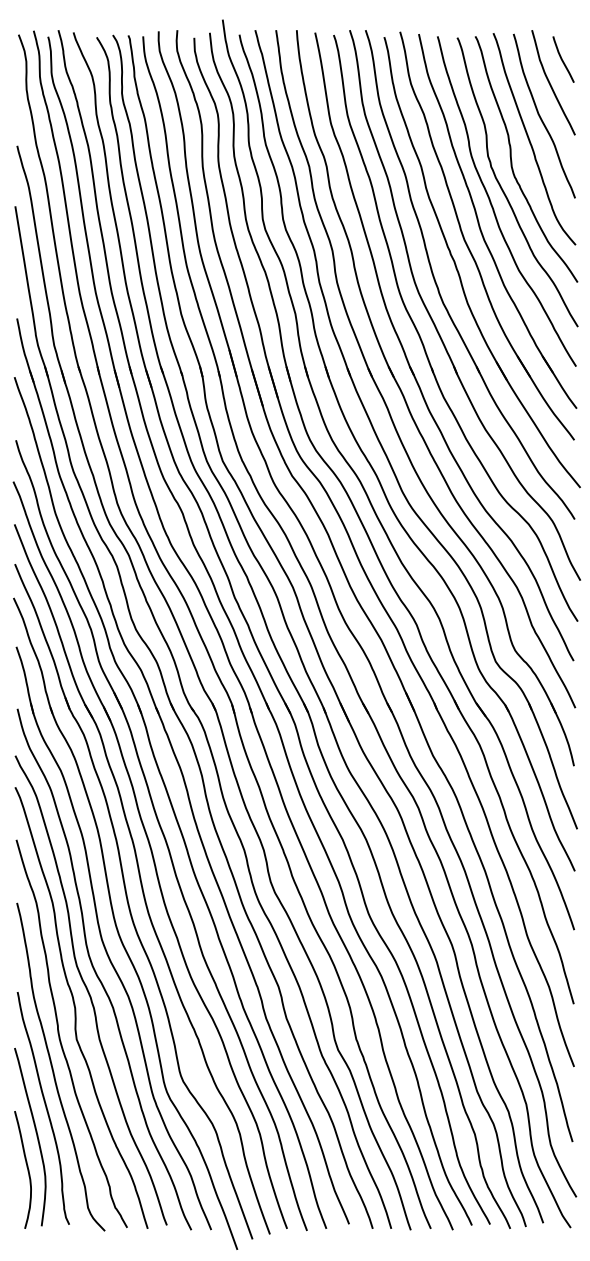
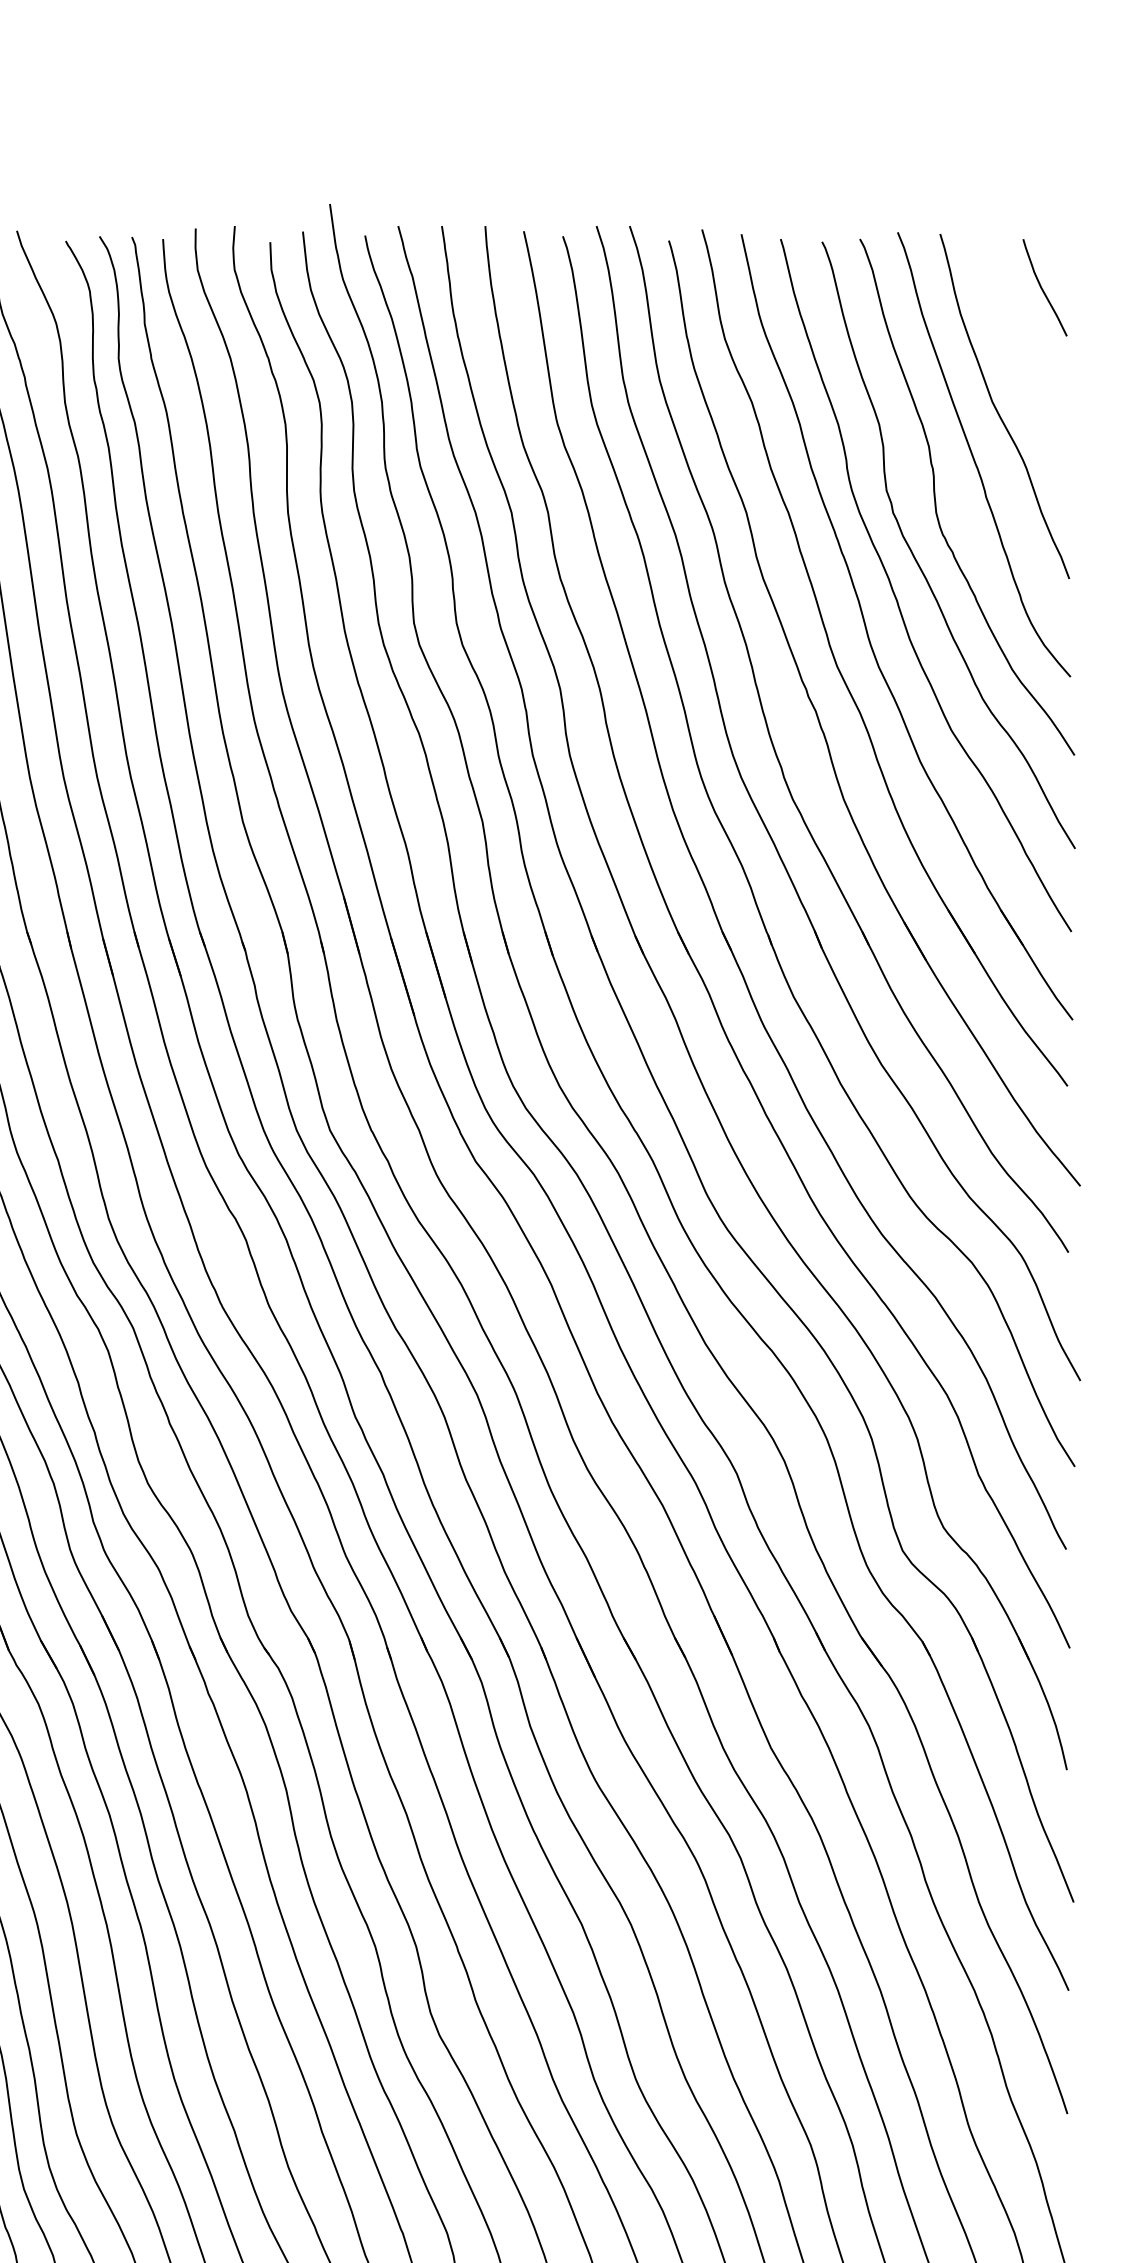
curve: (551, 84) -> (1019, 340), removed

